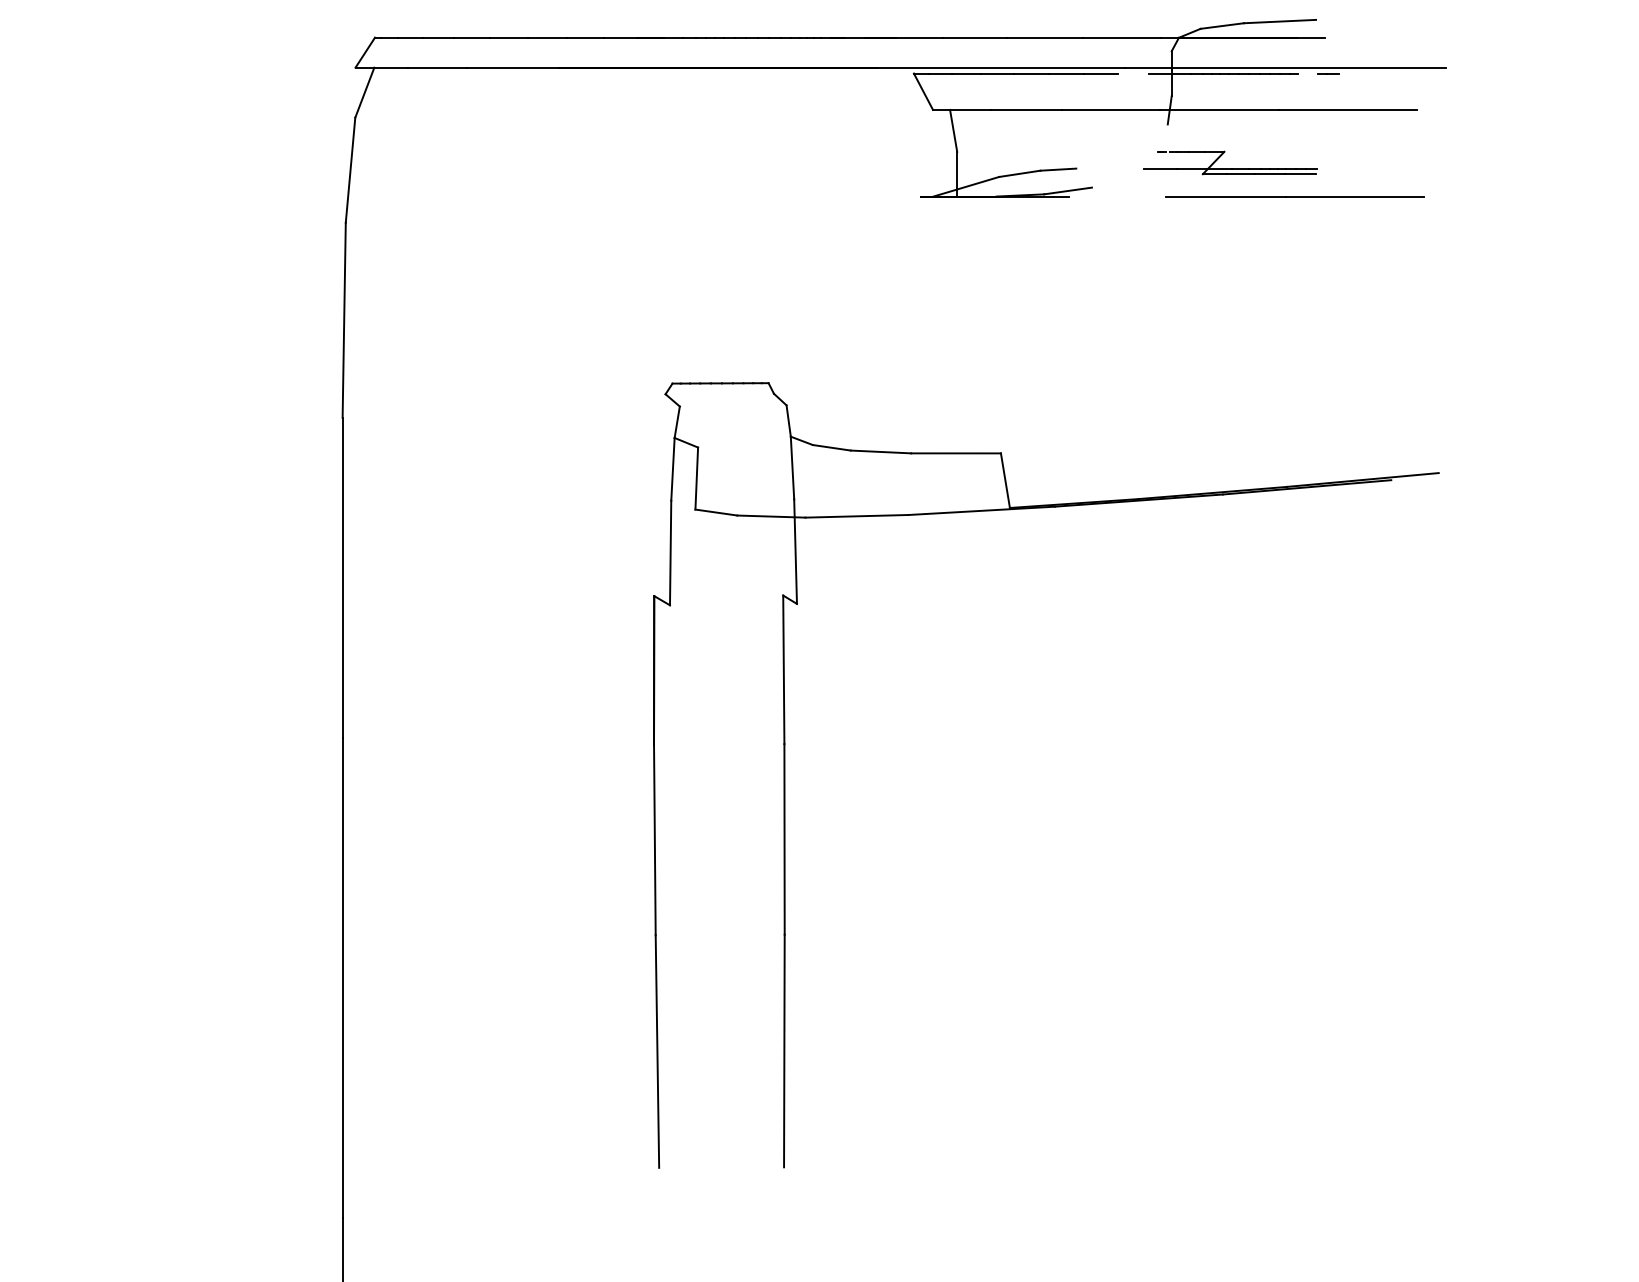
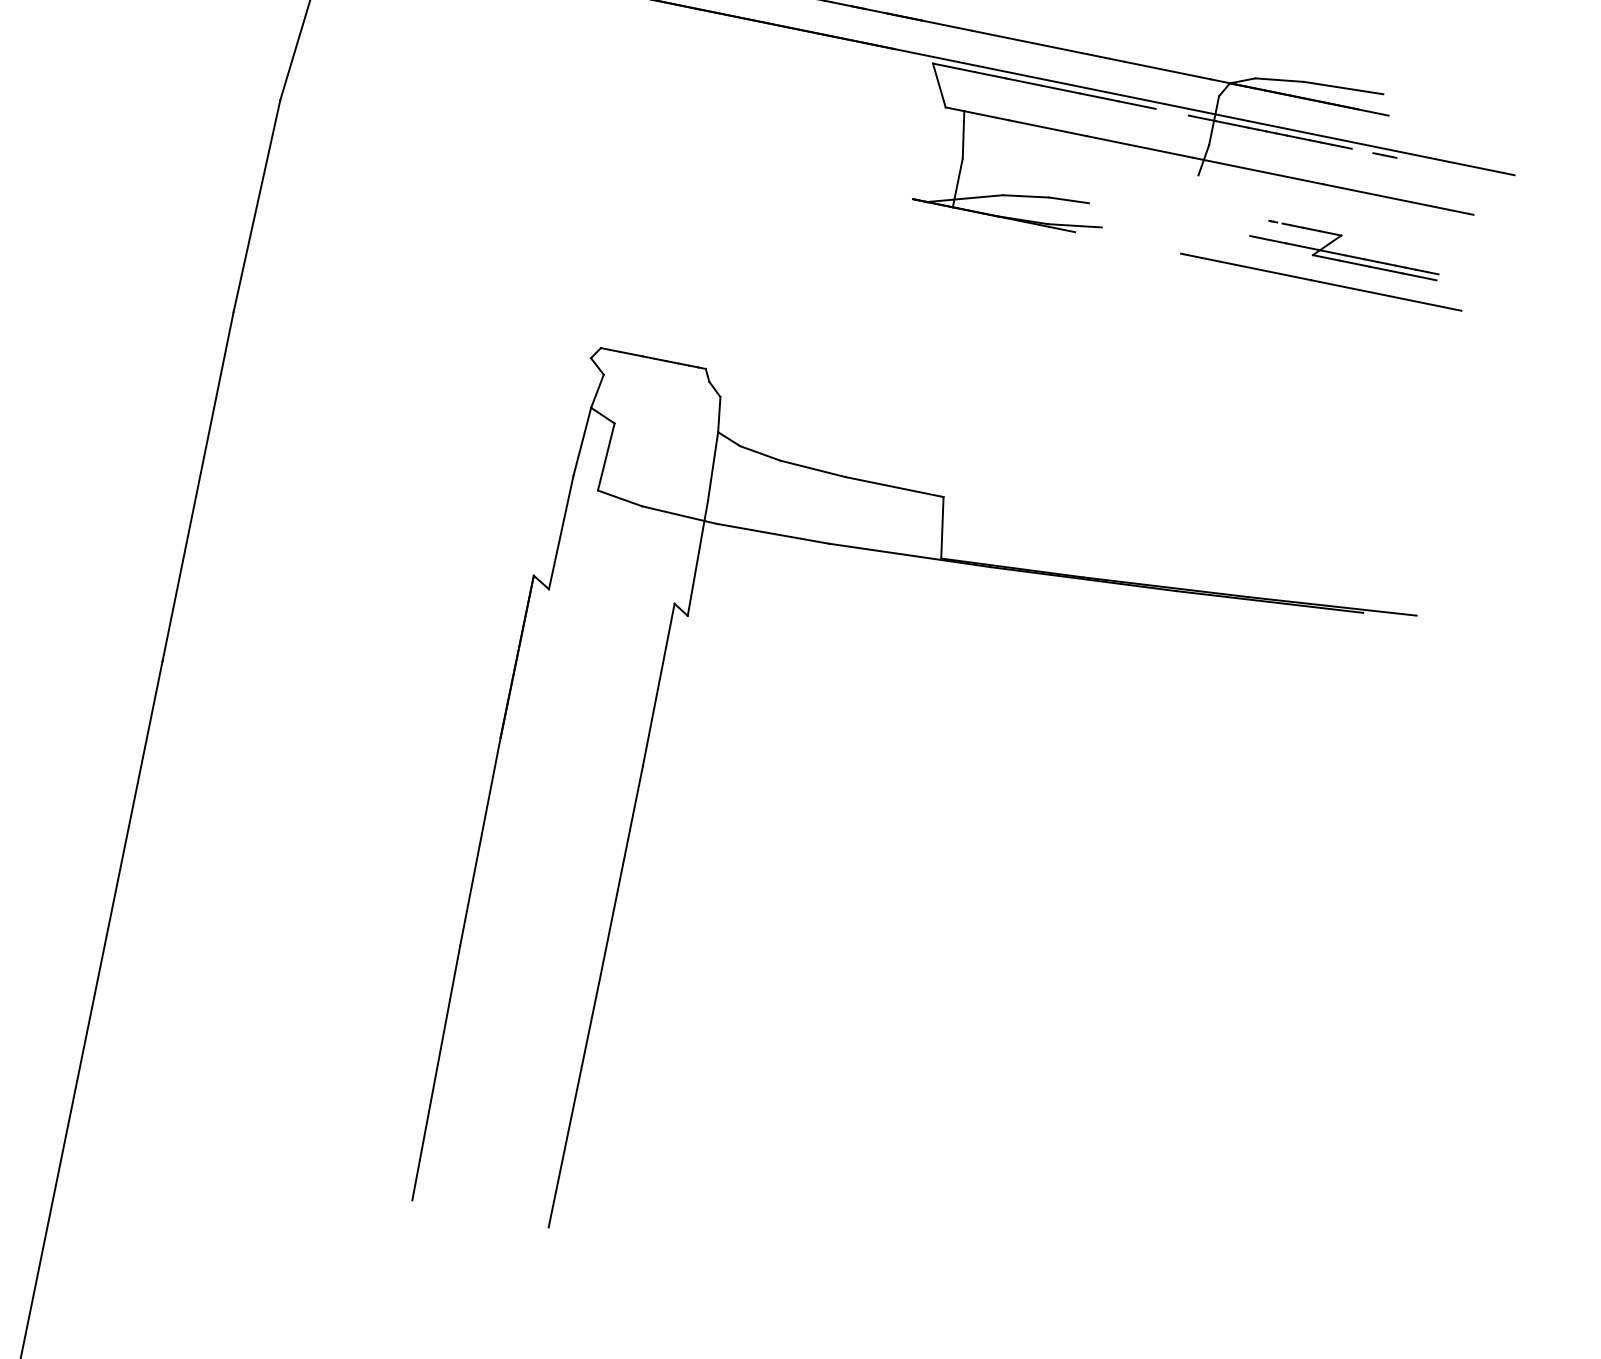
part: (1230, 162) -> (1345, 248), moved

